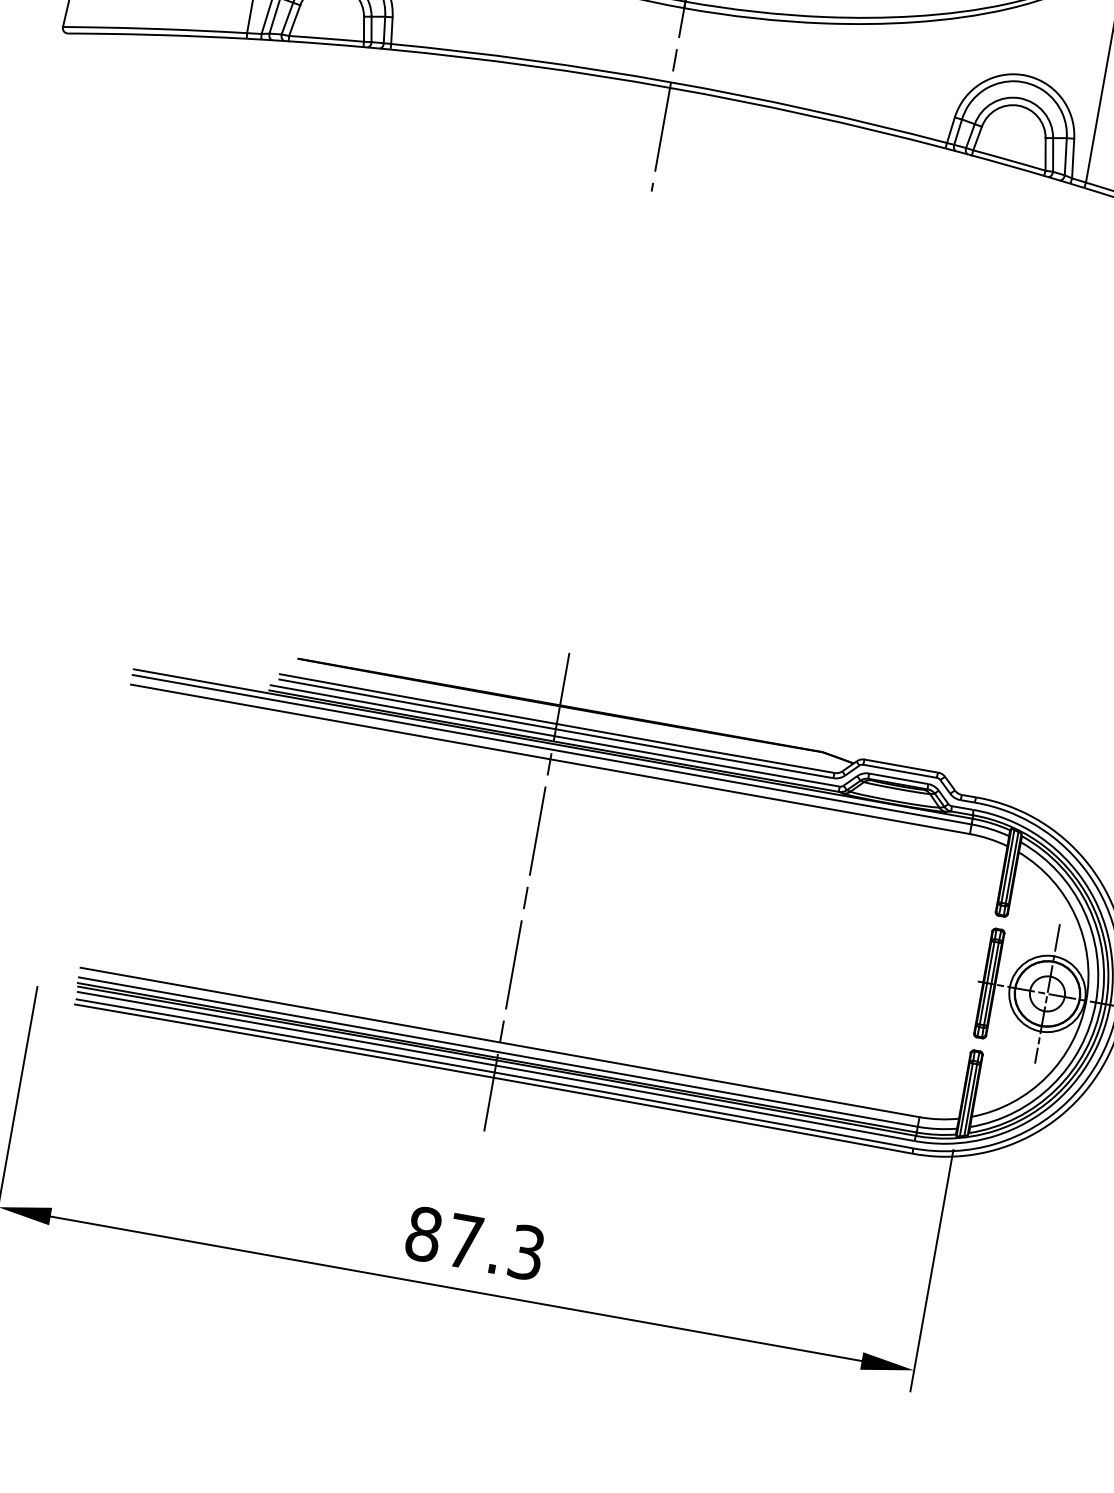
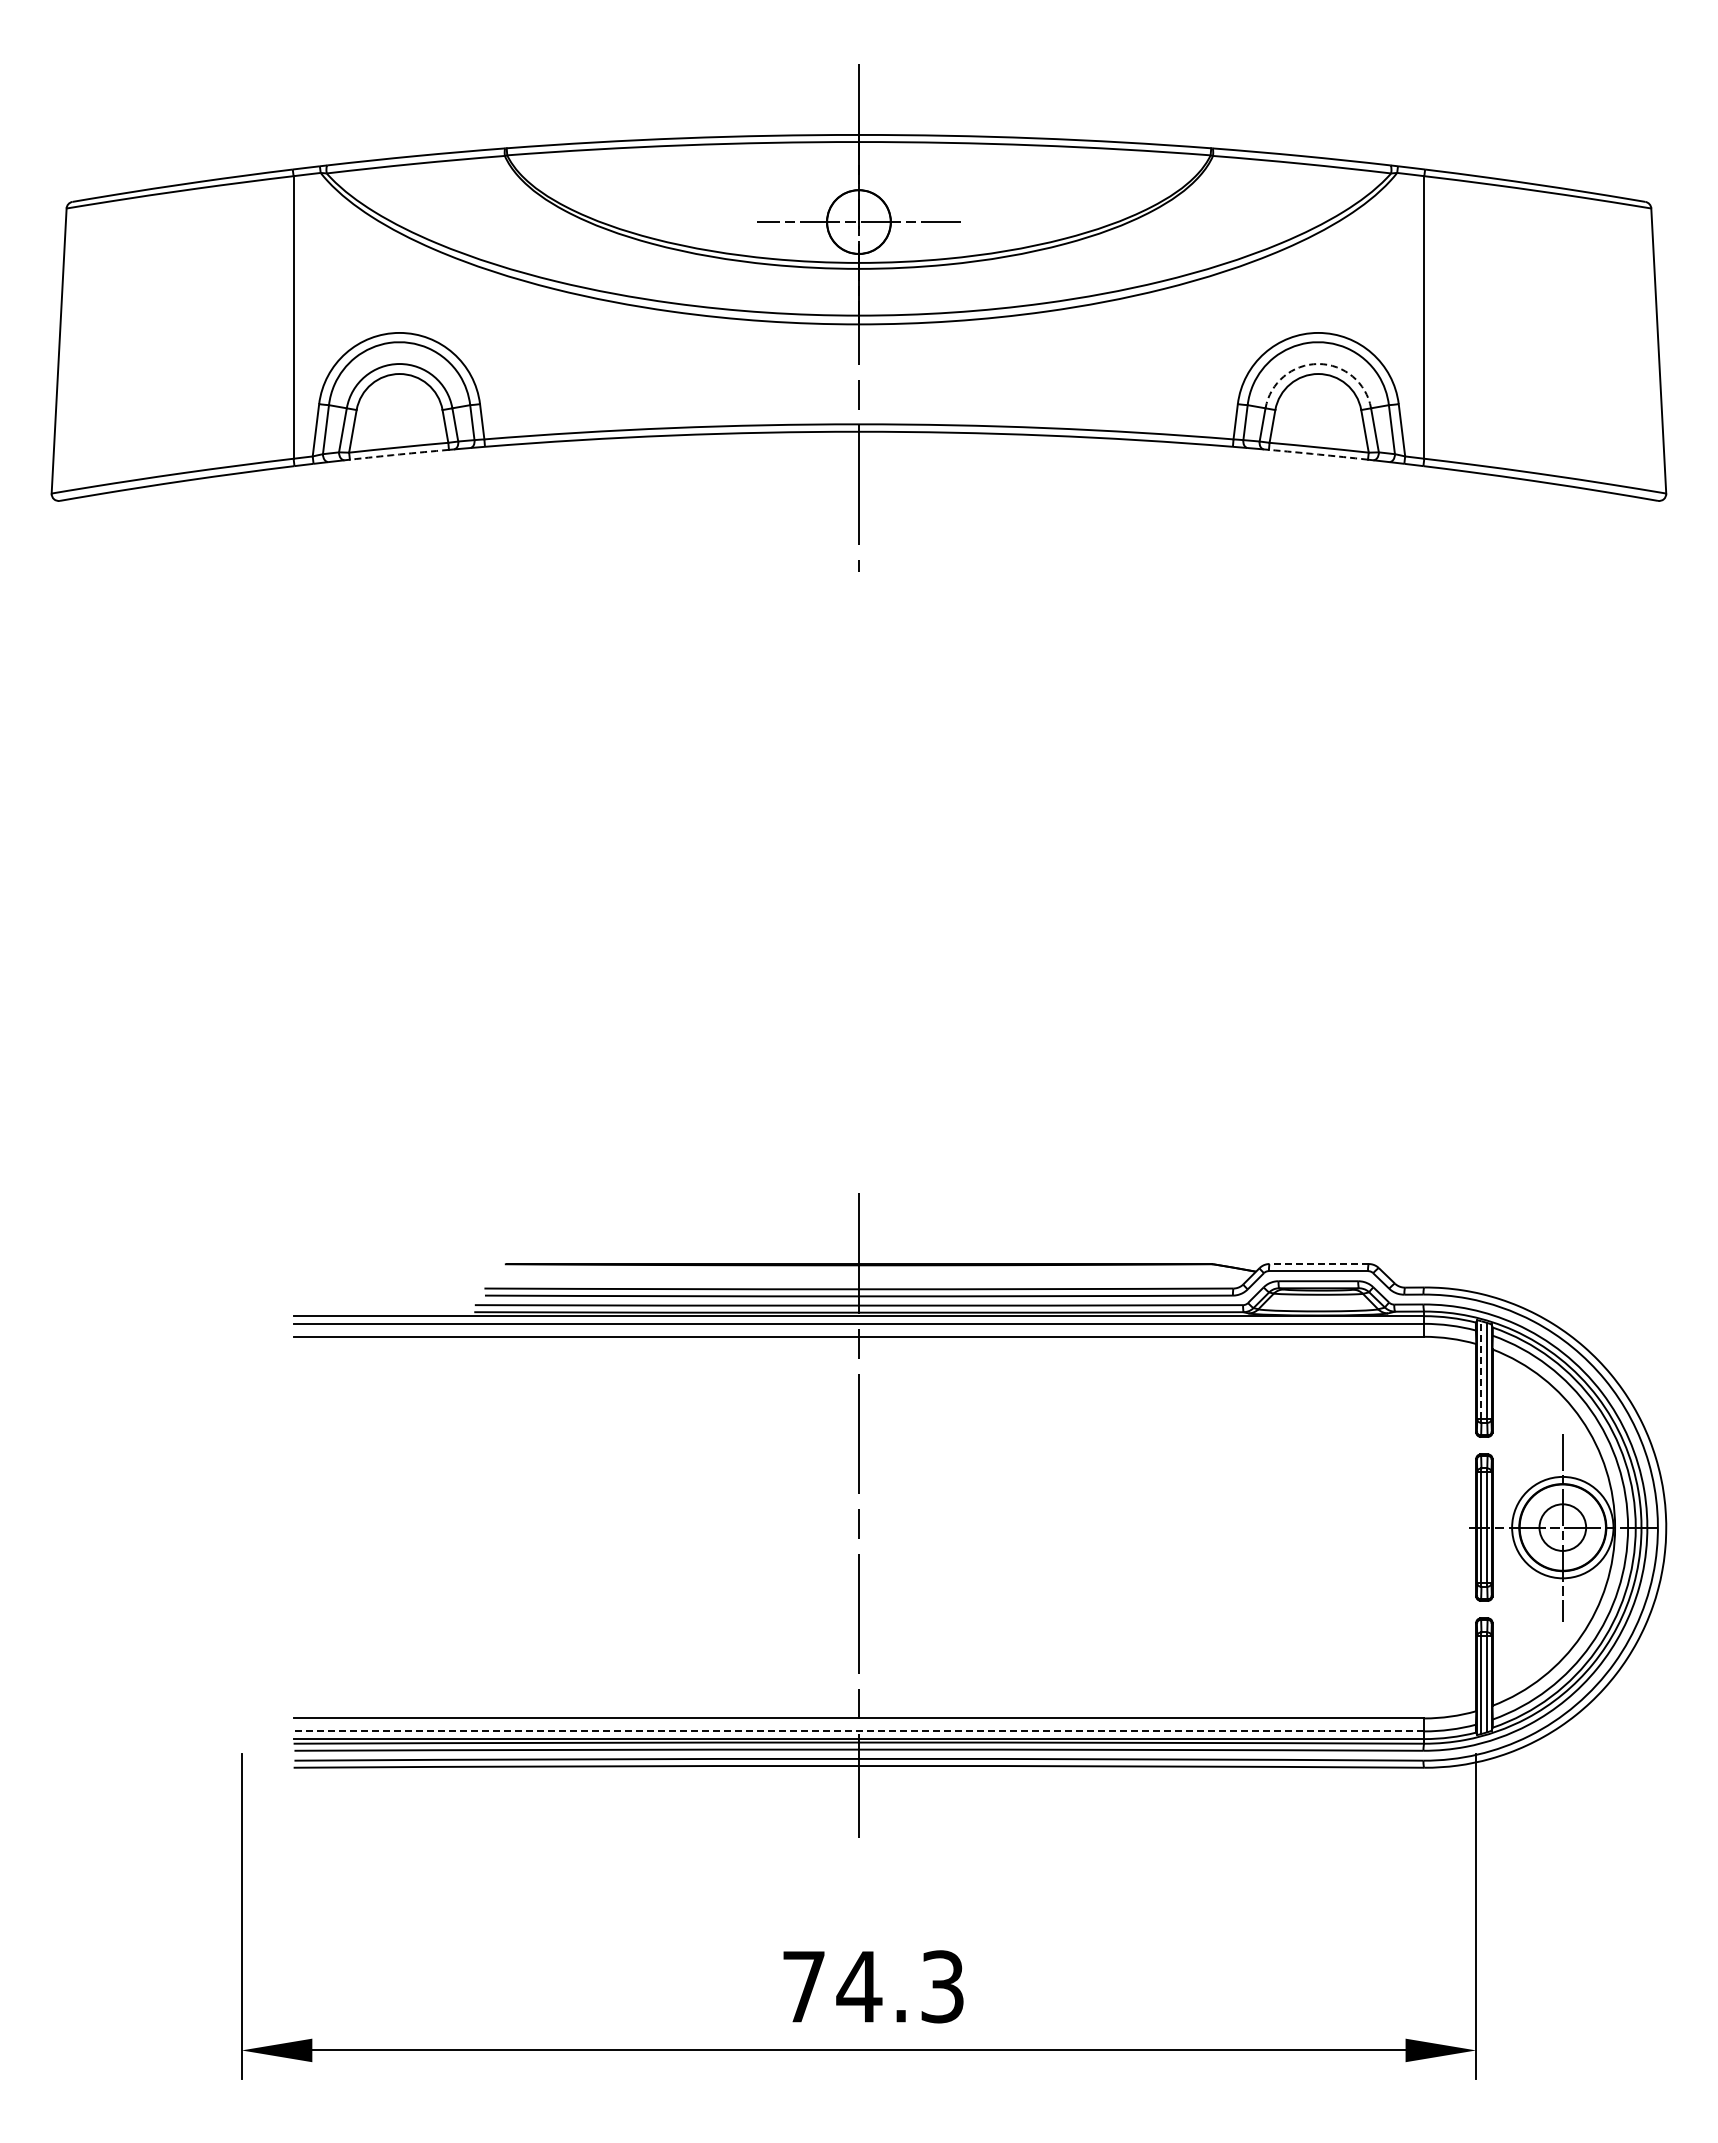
arc: (326, 44) -> (399, 454), solid -> dashed
arc: (1019, 98) -> (1318, 364), solid -> dashed
arc: (1008, 165) -> (1318, 454), solid -> dashed
line: (901, 766) -> (1319, 1264), solid -> dashed
line: (1008, 865) -> (1481, 1369), solid -> dashed
line: (497, 1052) -> (858, 1731), solid -> dashed
text: (445, 1237) -> (832, 1986), 87.3 -> 74.3

